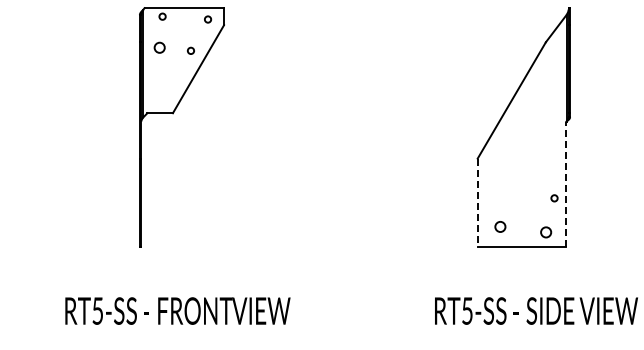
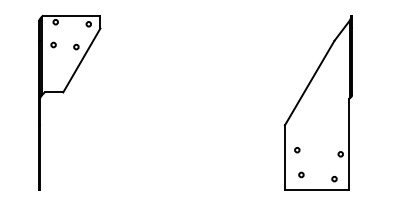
circle: (159, 48) -> (53, 45), size x0.62
line: (566, 183) -> (349, 143), dashed -> solid
circle: (494, 192) -> (297, 150), added
line: (477, 203) -> (284, 158), dashed -> solid
circle: (500, 226) -> (301, 174), size x0.62
circle: (545, 232) -> (334, 179), size x0.62

